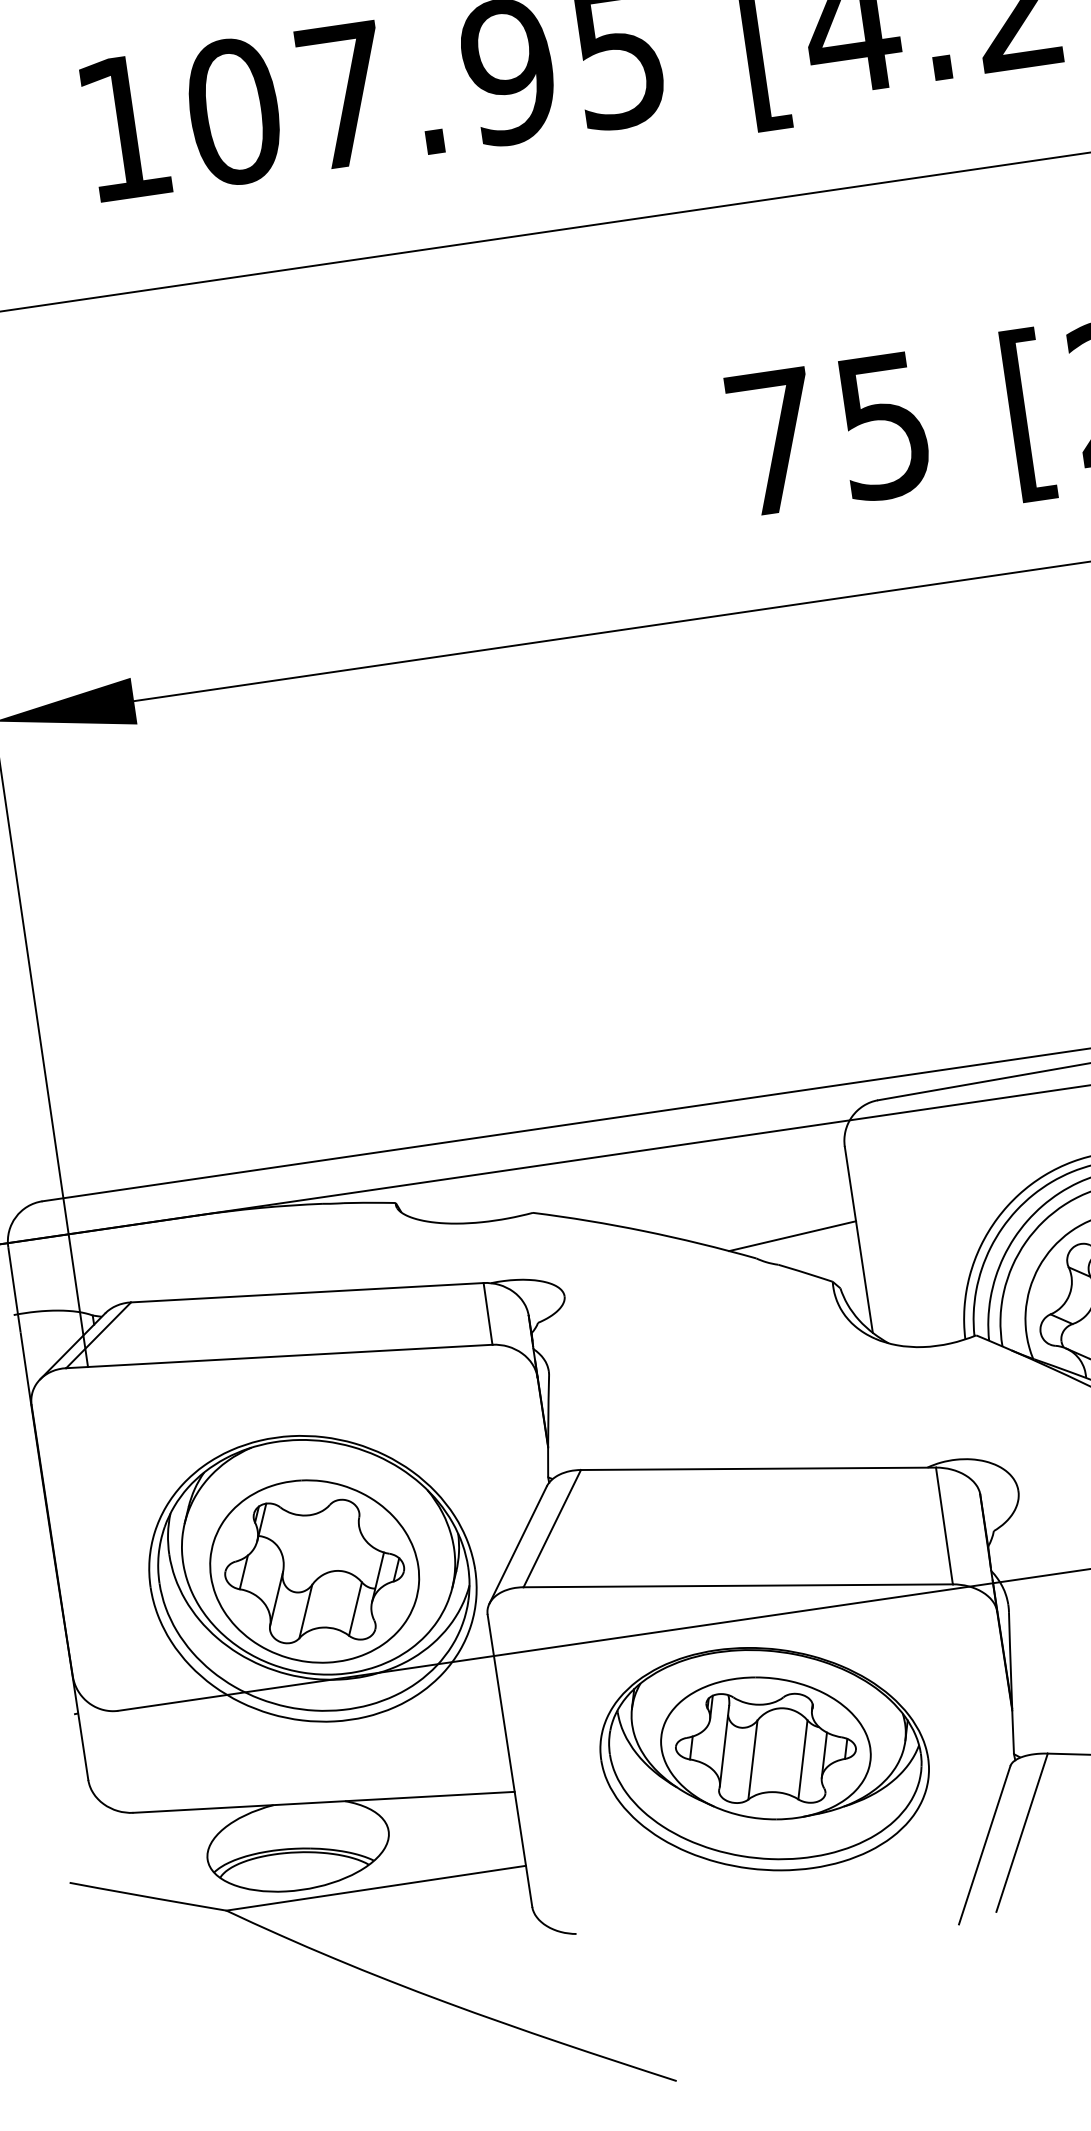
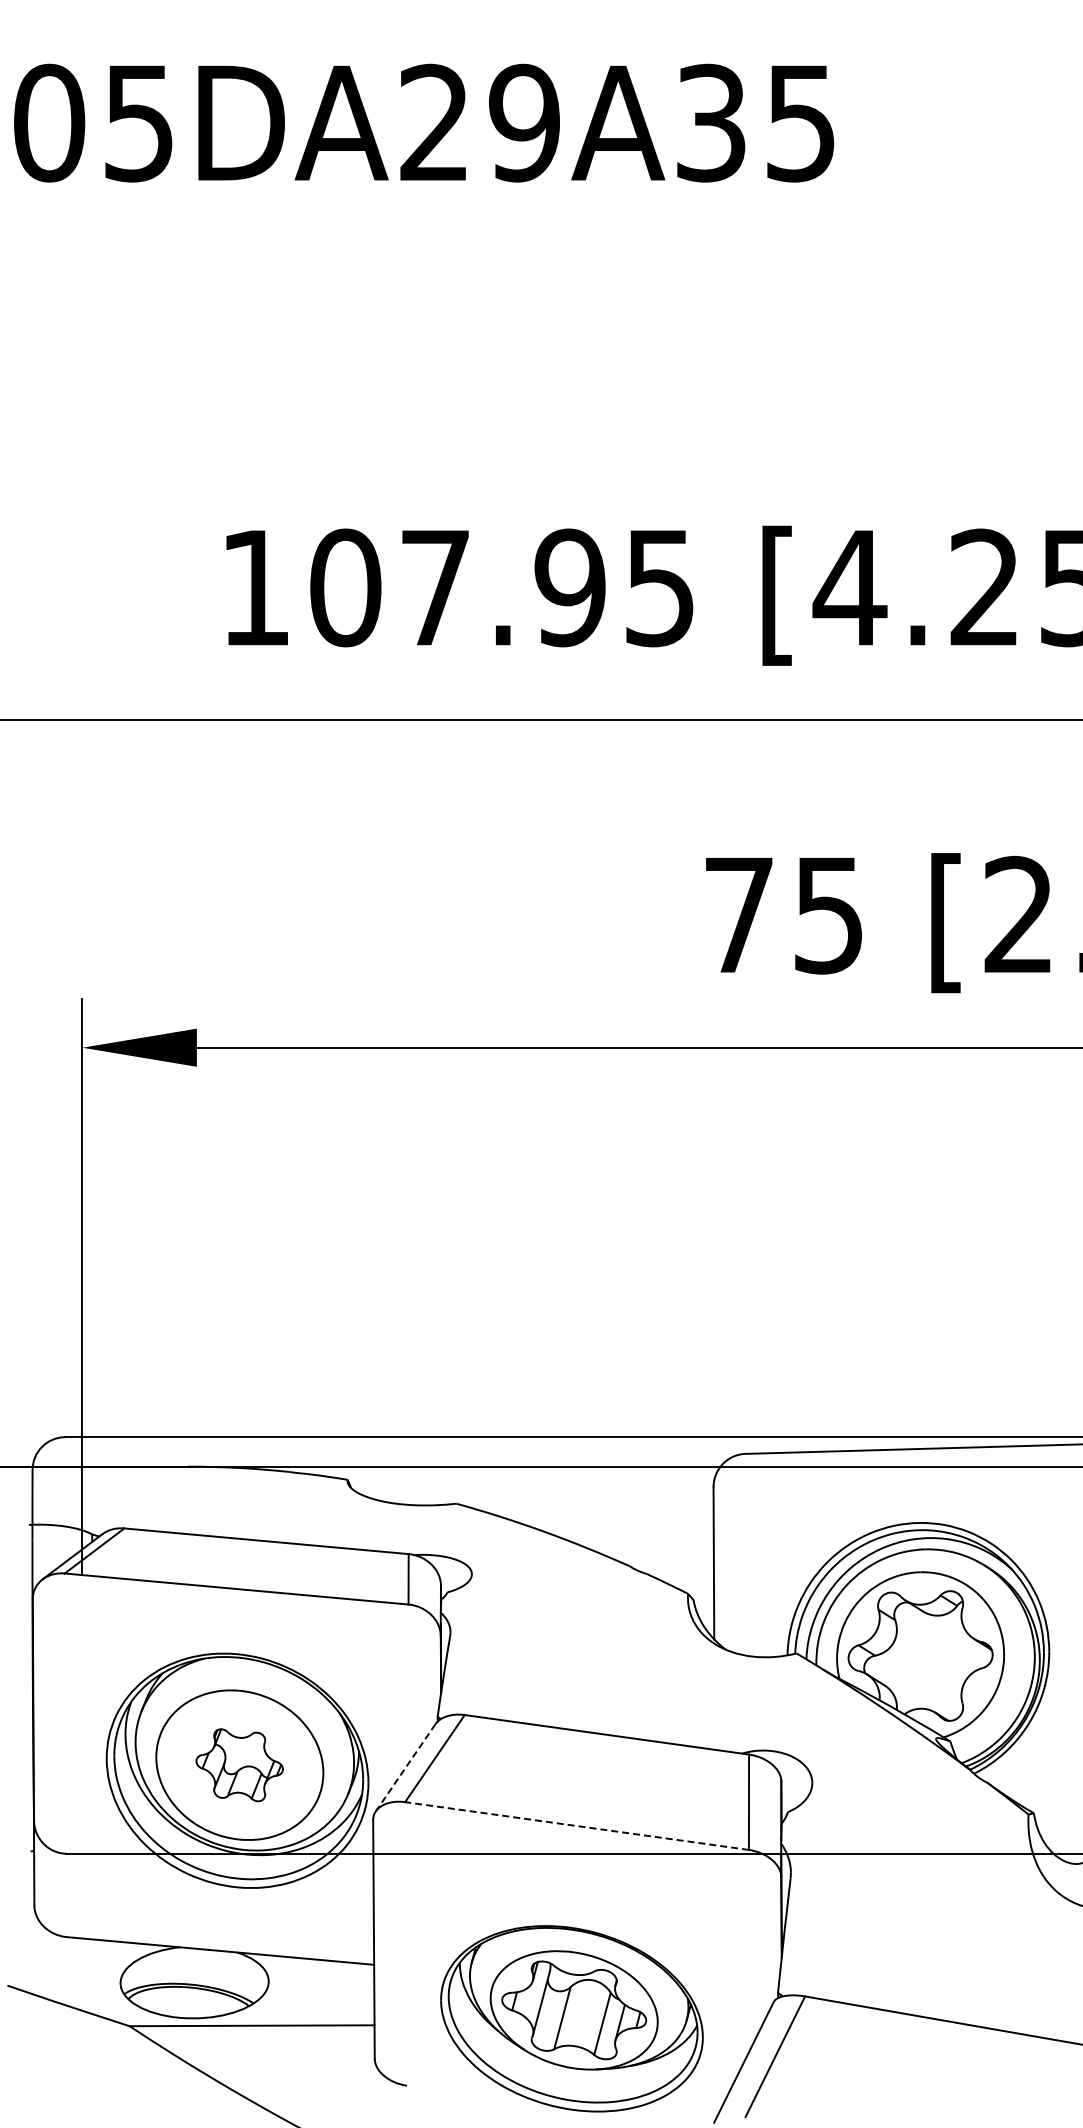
line: (791, 1236) -> (660, 1552), removed
line: (517, 1544) -> (405, 1767), solid -> dashed
part: (314, 1571) -> (239, 1765), size x0.6
line: (738, 1586) -> (577, 1826), solid -> dashed
part: (764, 1758) -> (571, 2018), moved

